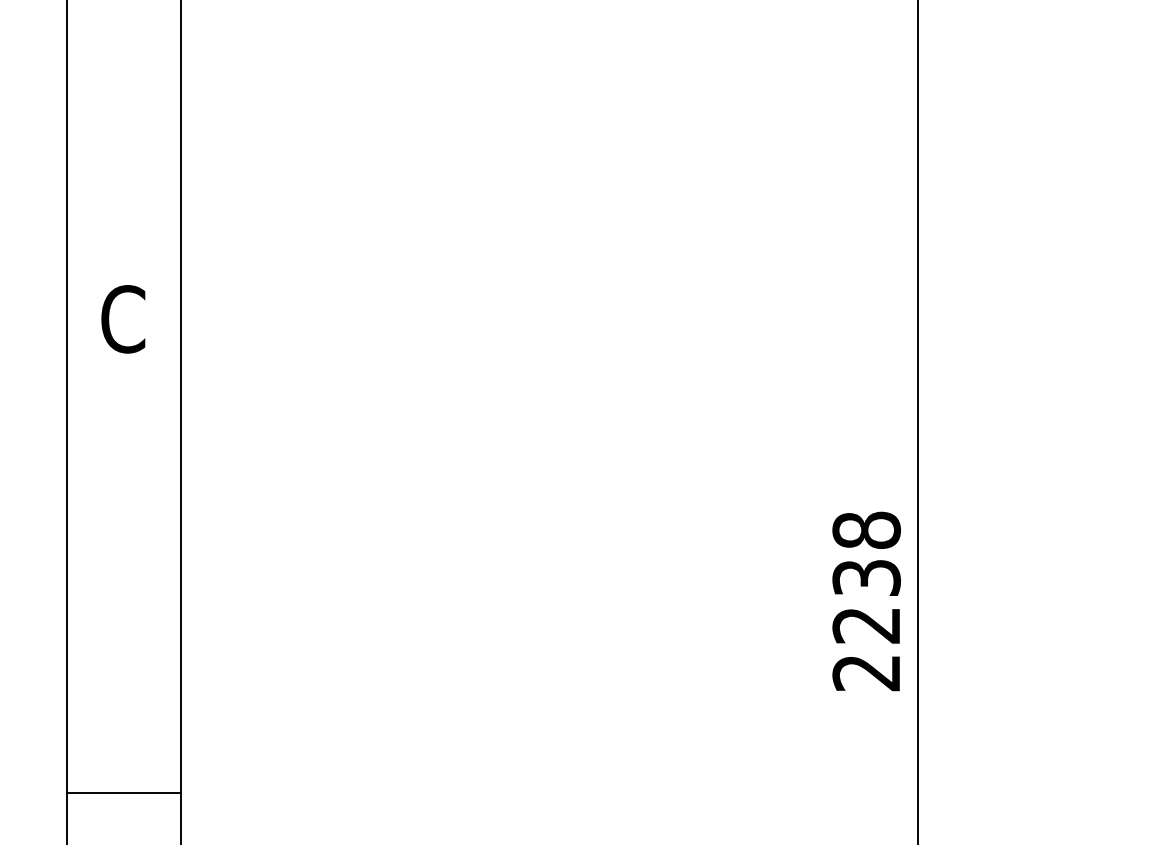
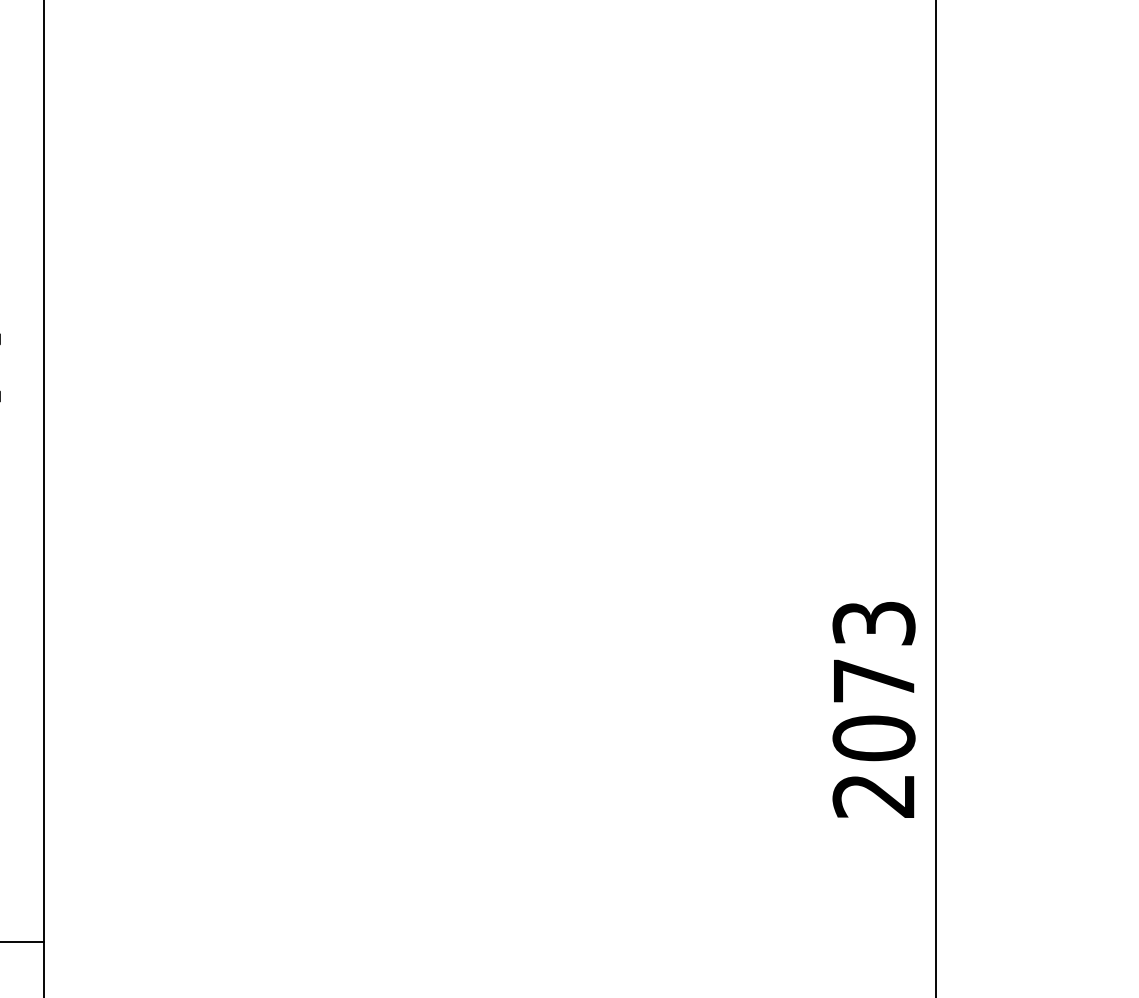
text: (866, 577) -> (873, 680), 2238 -> 2073

